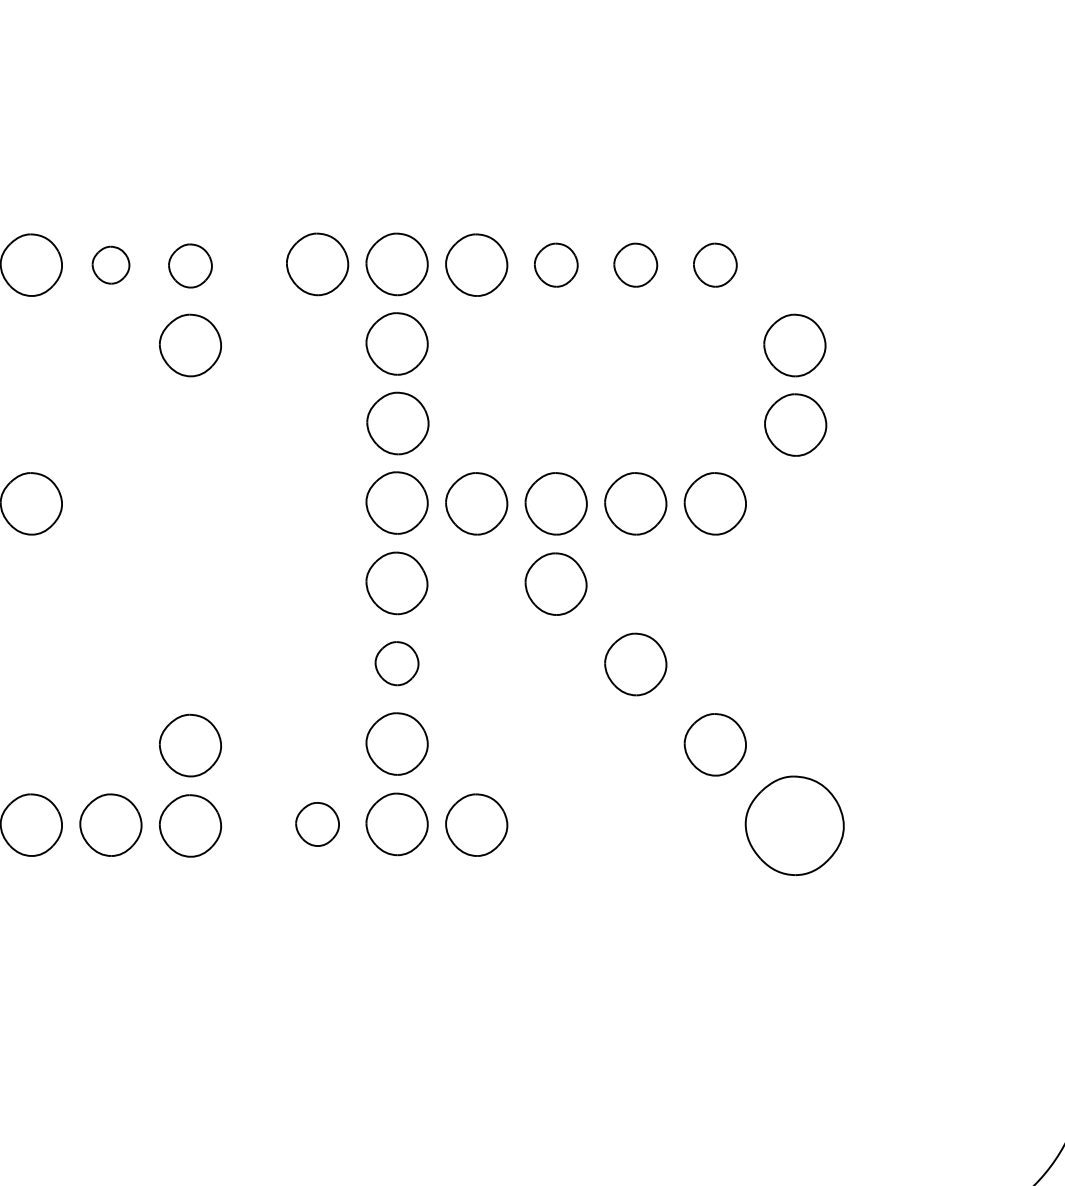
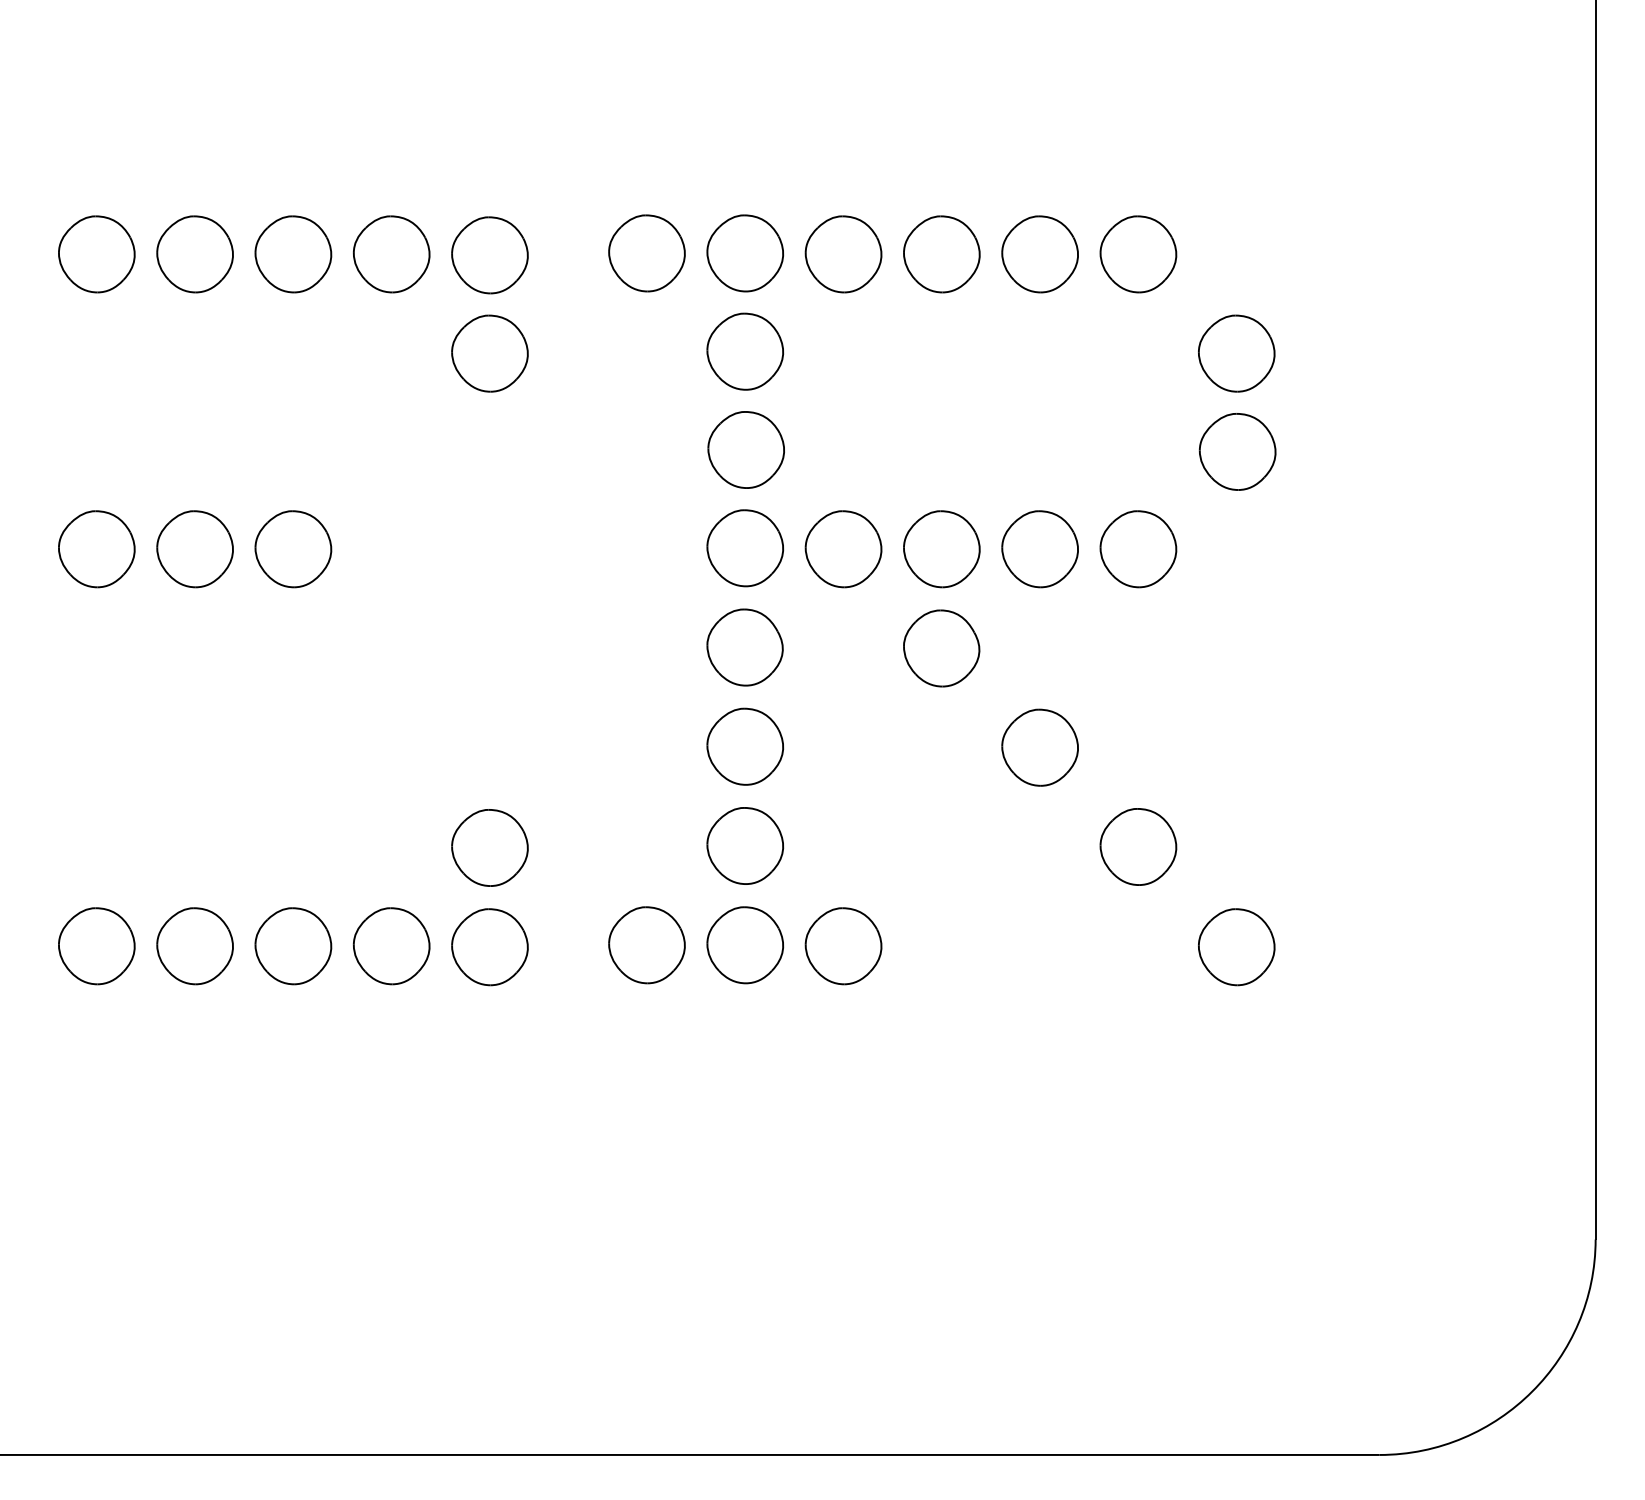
part: (110, 265) -> (391, 254), size x1.67
part: (555, 265) -> (941, 254), size x1.43
part: (635, 265) -> (1039, 254), size x1.43
part: (715, 265) -> (1138, 254), size x1.43
part: (190, 266) -> (489, 255), size x1.43
part: (396, 663) -> (744, 746), size x1.43
part: (317, 824) -> (646, 945), size x1.43
part: (794, 826) -> (1236, 947), size x0.62

